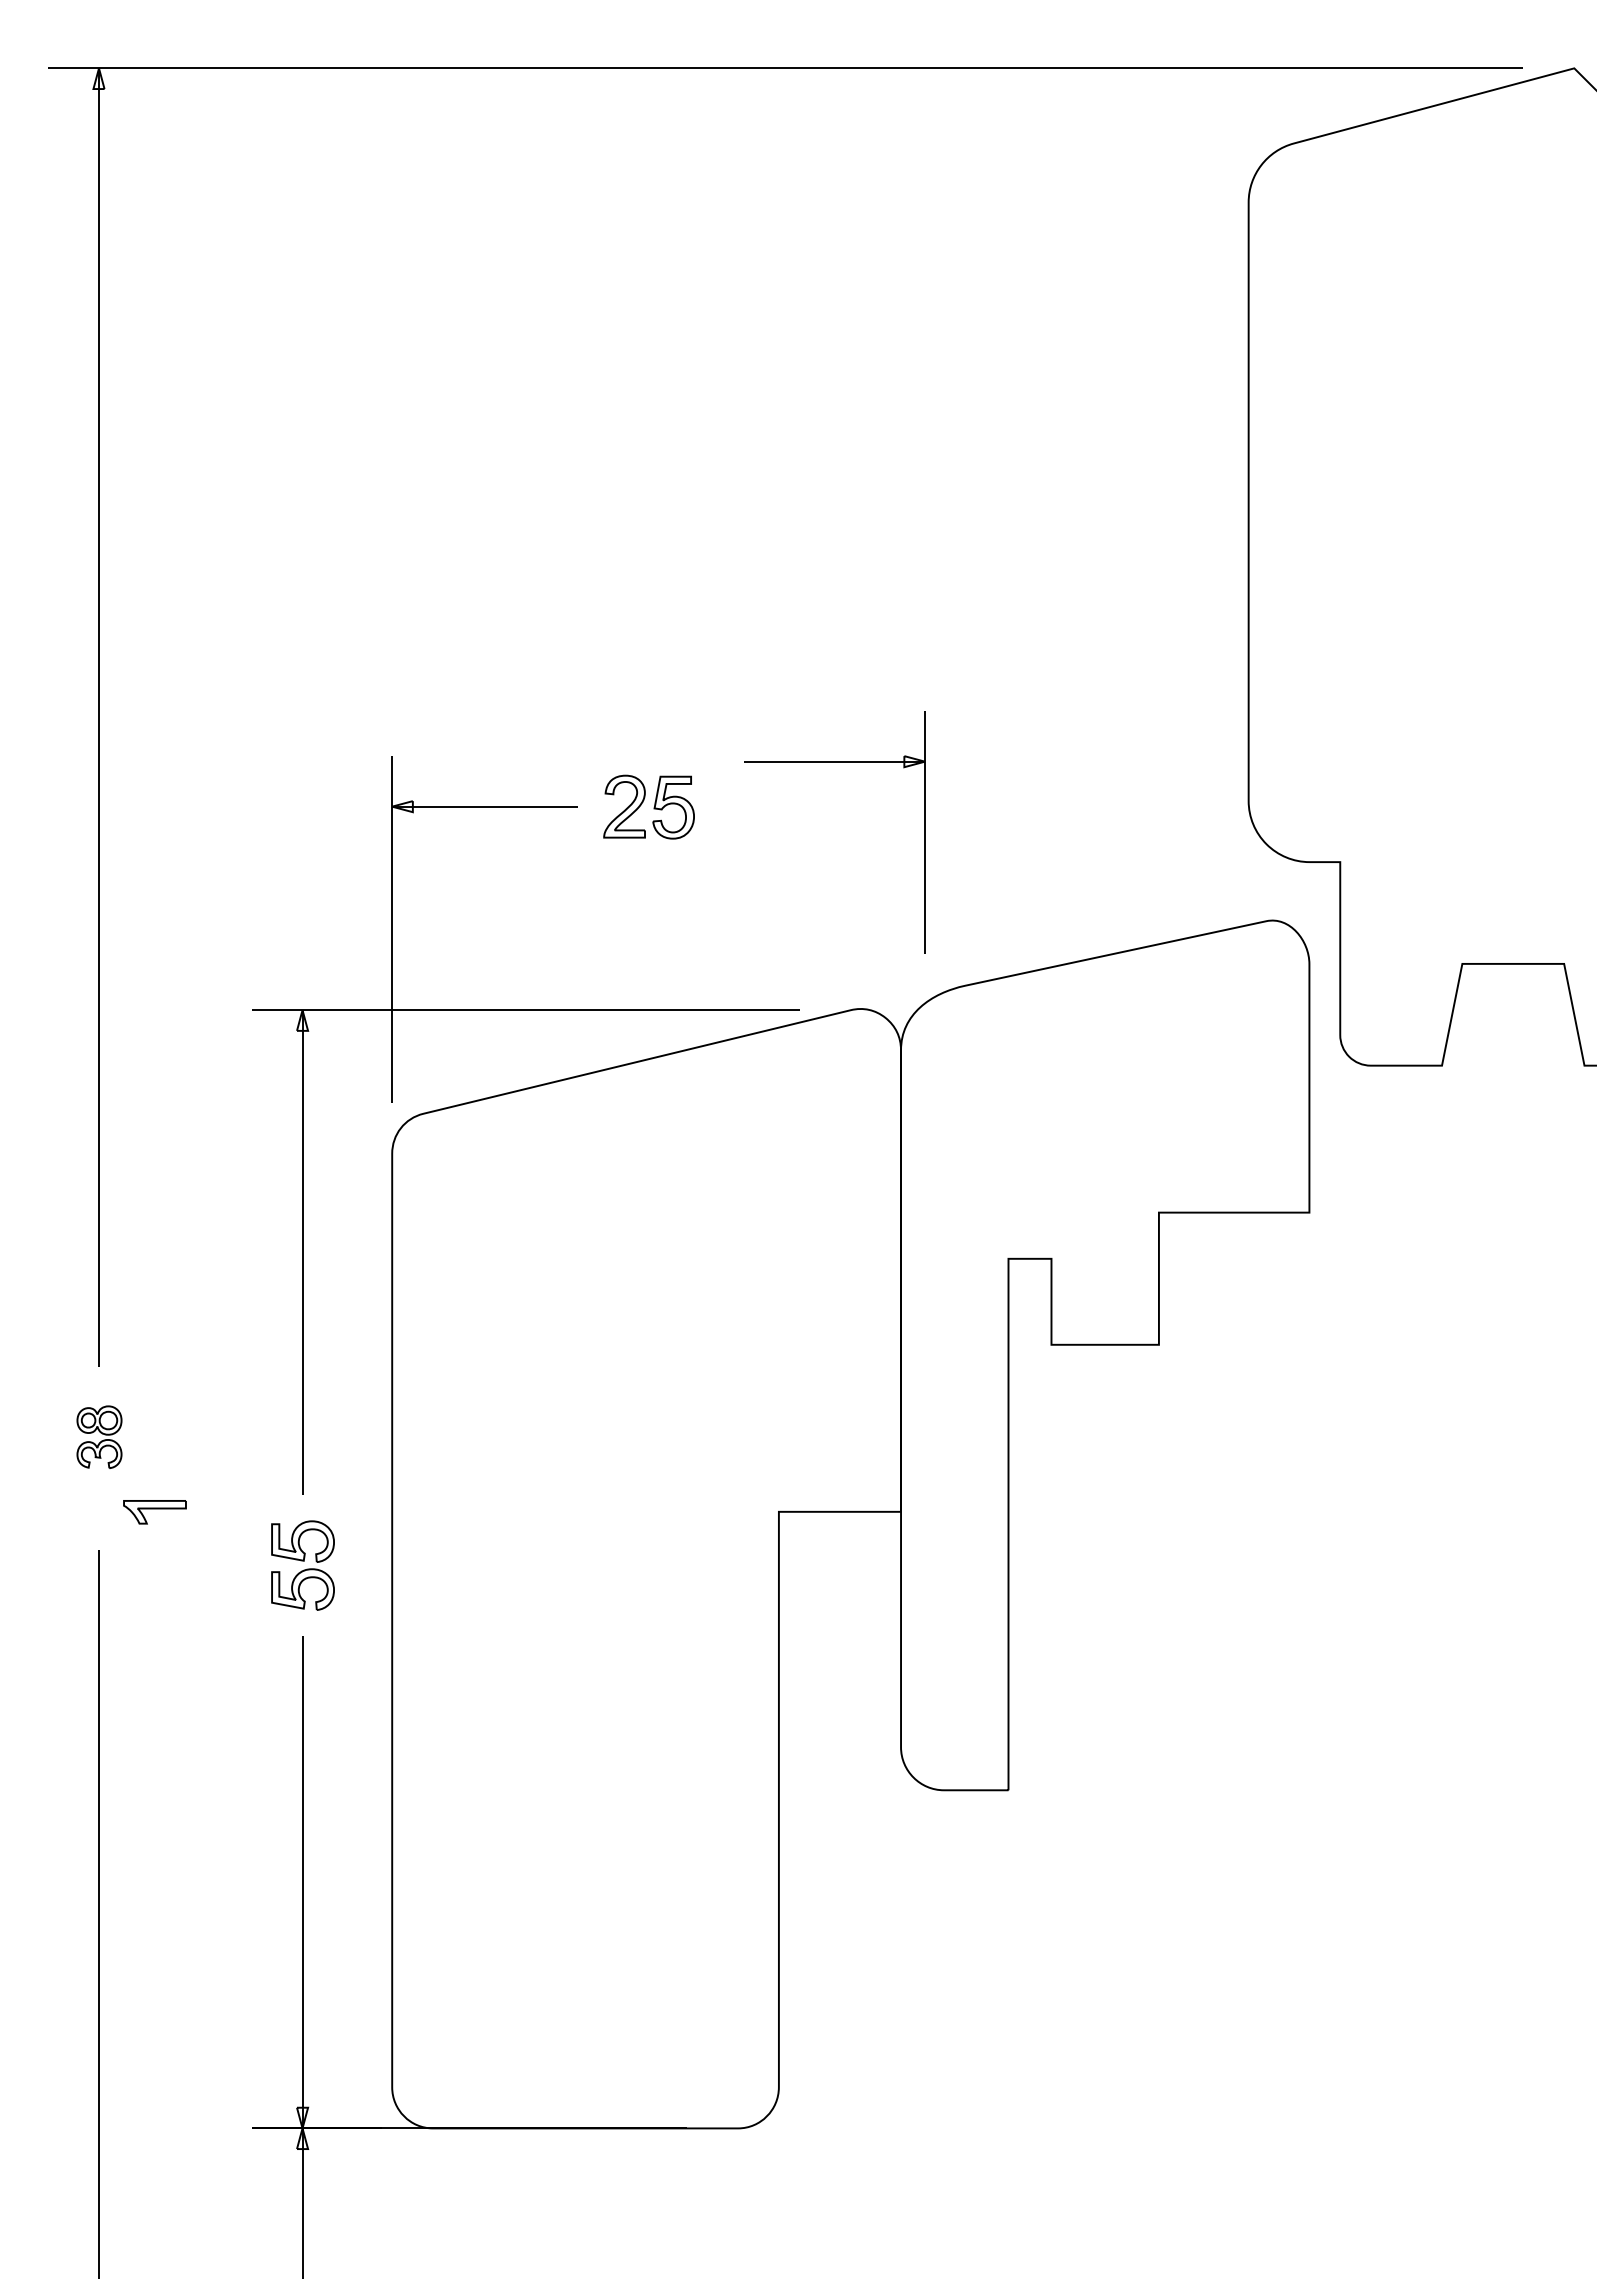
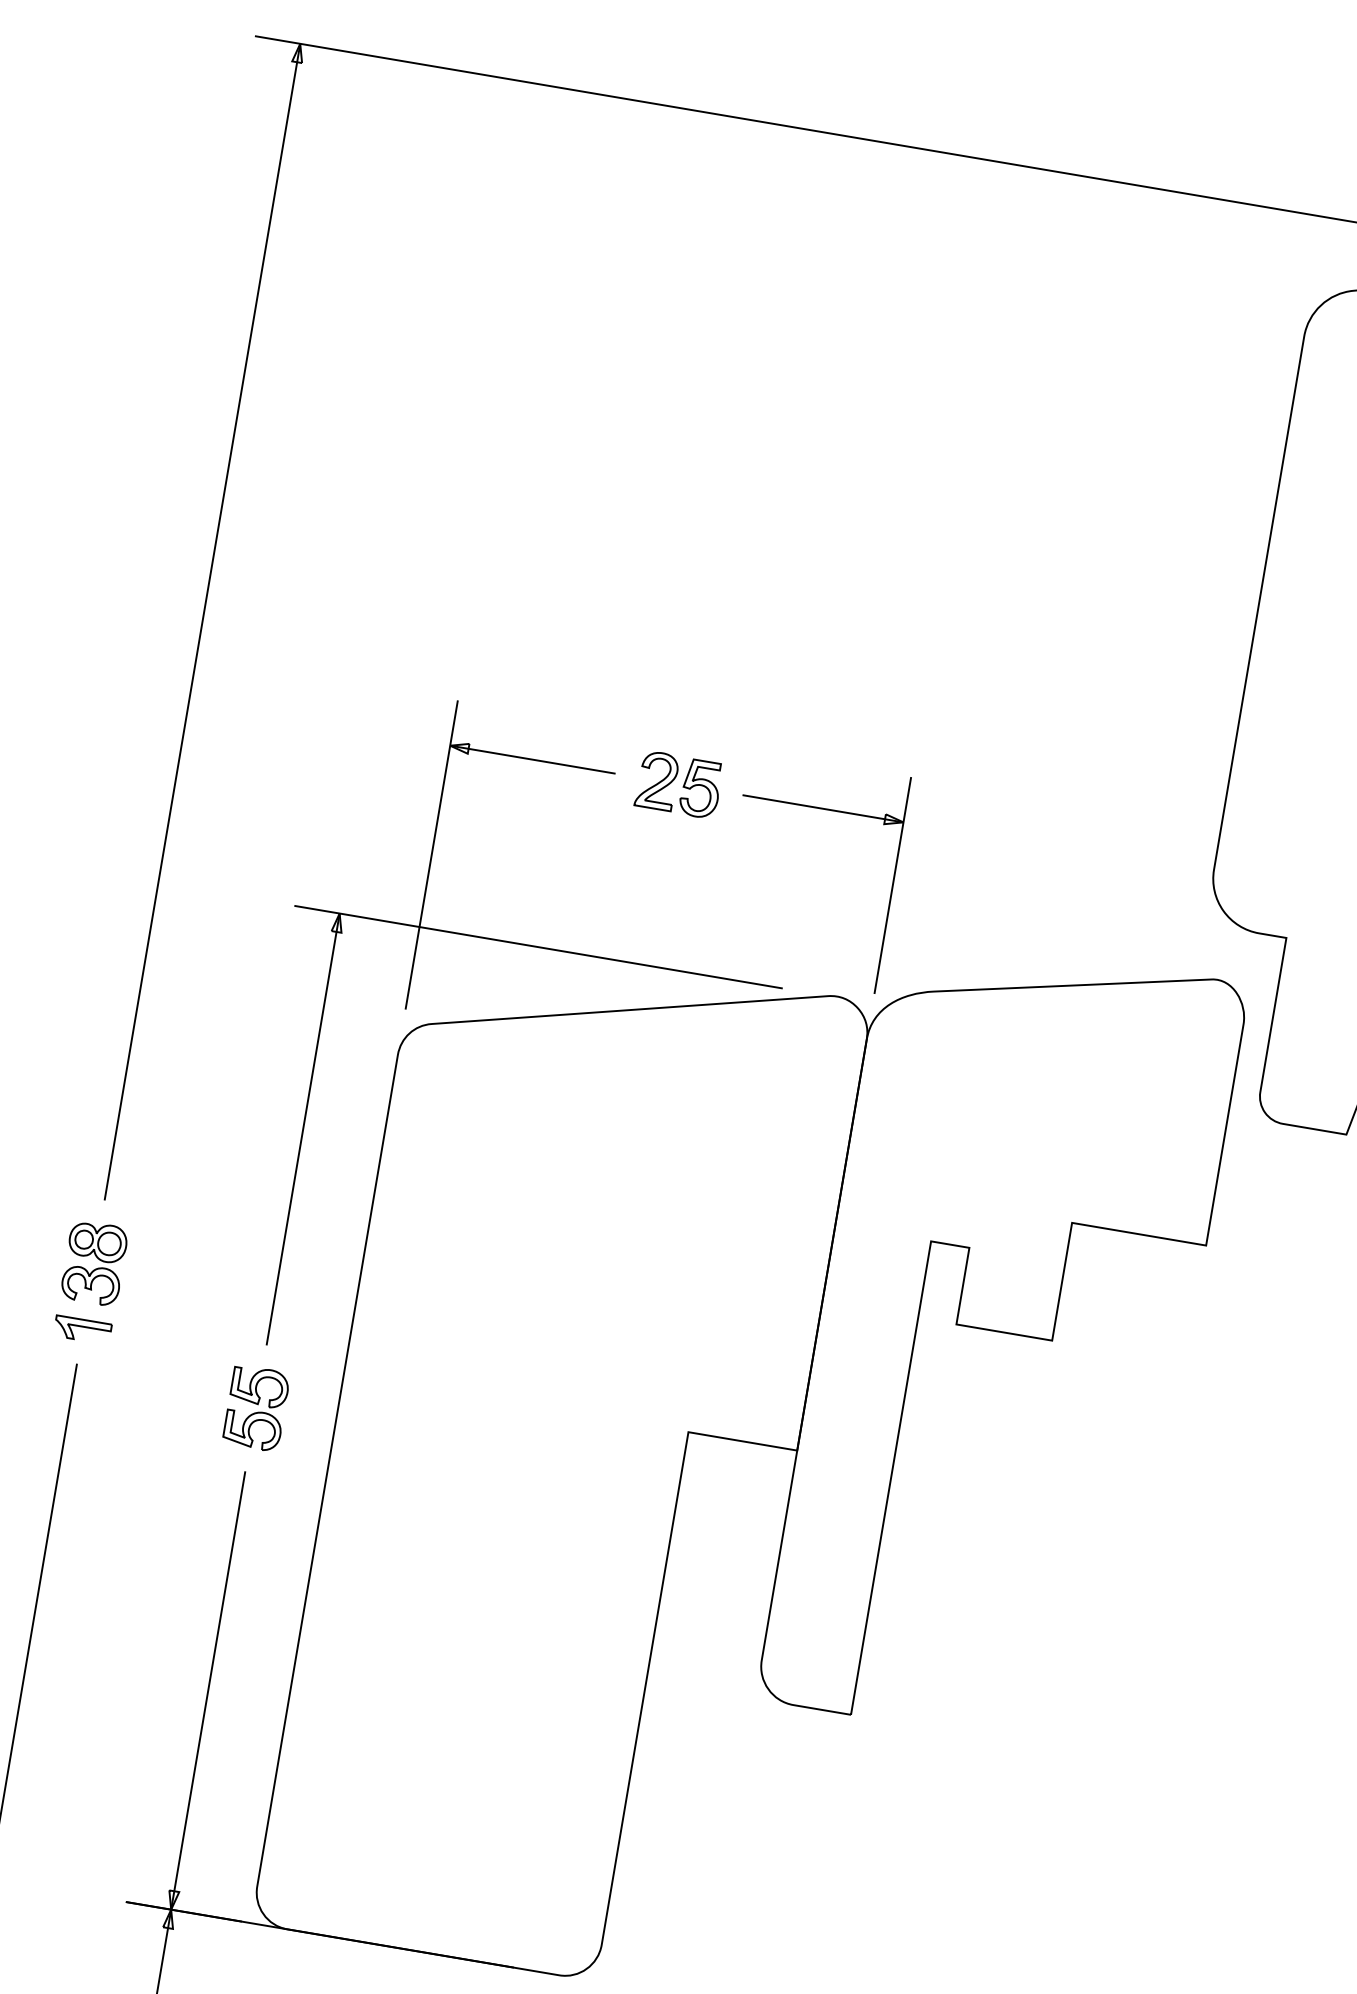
part: (834, 762) -> (822, 809), moved
part: (99, 1437) -> (94, 1263), size x1.43
part: (154, 1512) -> (82, 1330), moved

